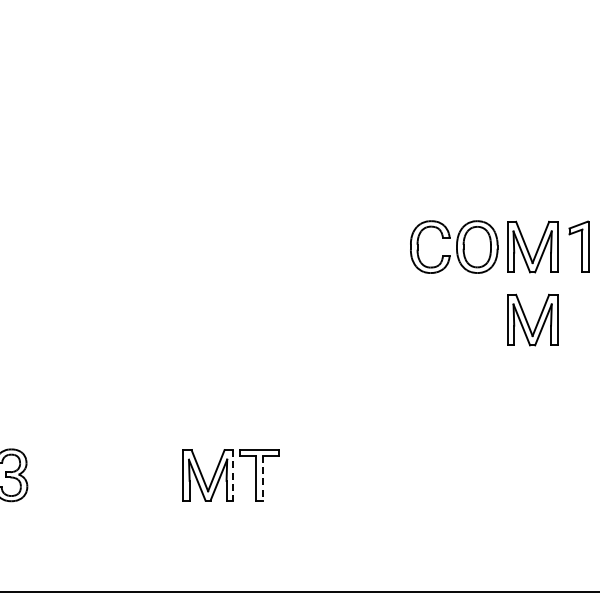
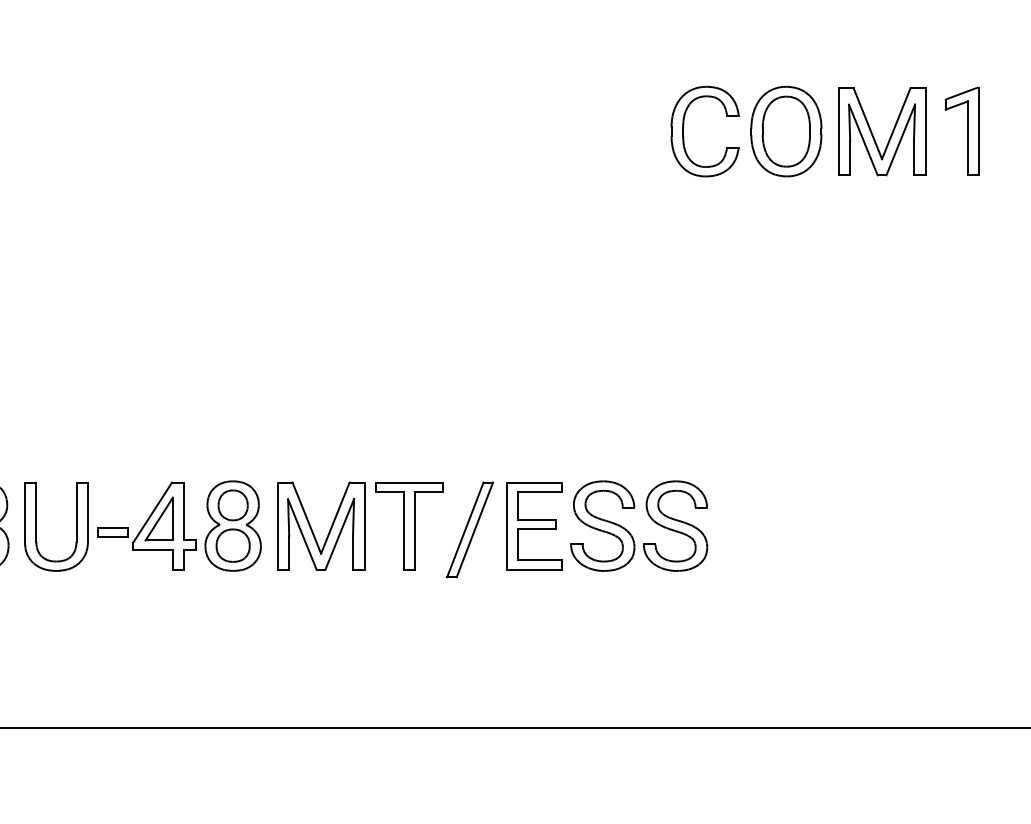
part: (532, 319) -> (881, 256), removed
part: (105, 475) -> (143, 526), added
line: (233, 475) -> (364, 526), dashed -> solid
part: (356, 476) -> (577, 528), added
line: (262, 478) -> (415, 531), dashed -> solid

